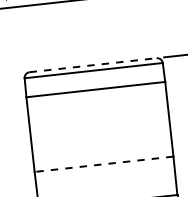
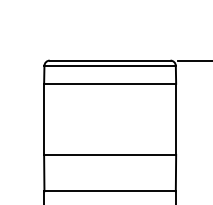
line: (93, 65) -> (110, 60), dashed -> solid
line: (103, 164) -> (109, 154), dashed -> solid

